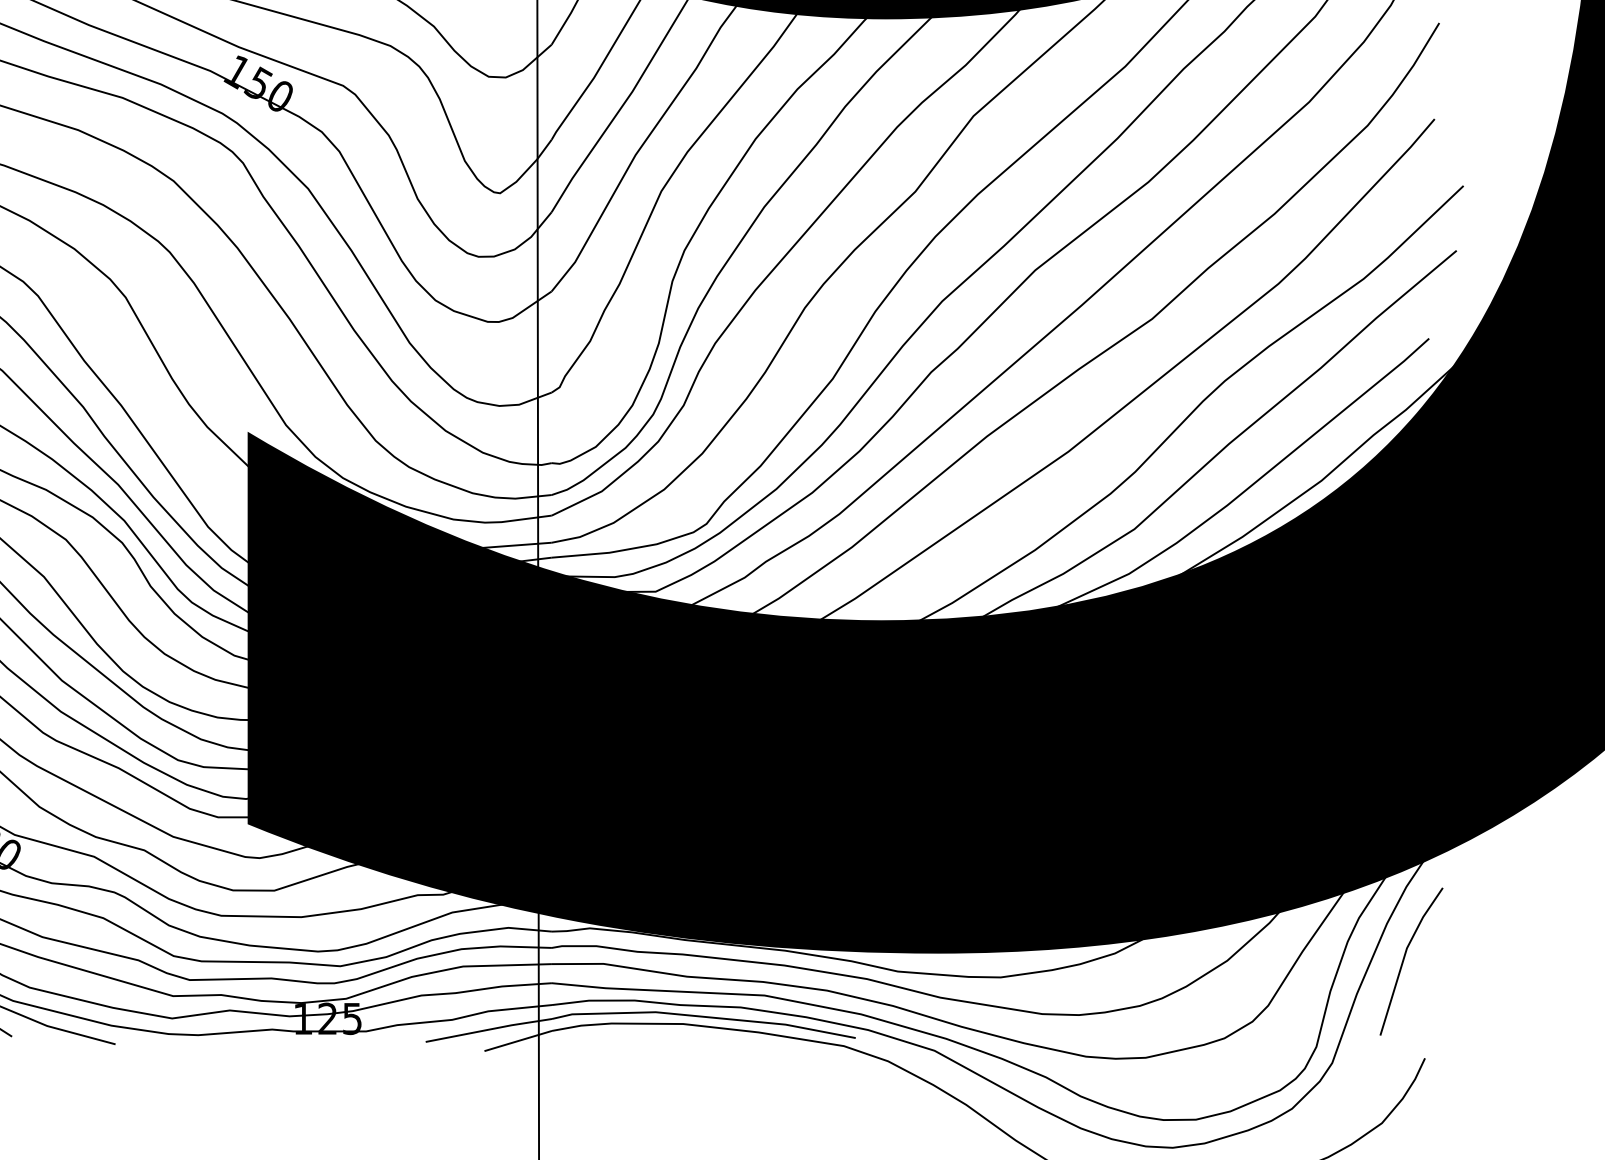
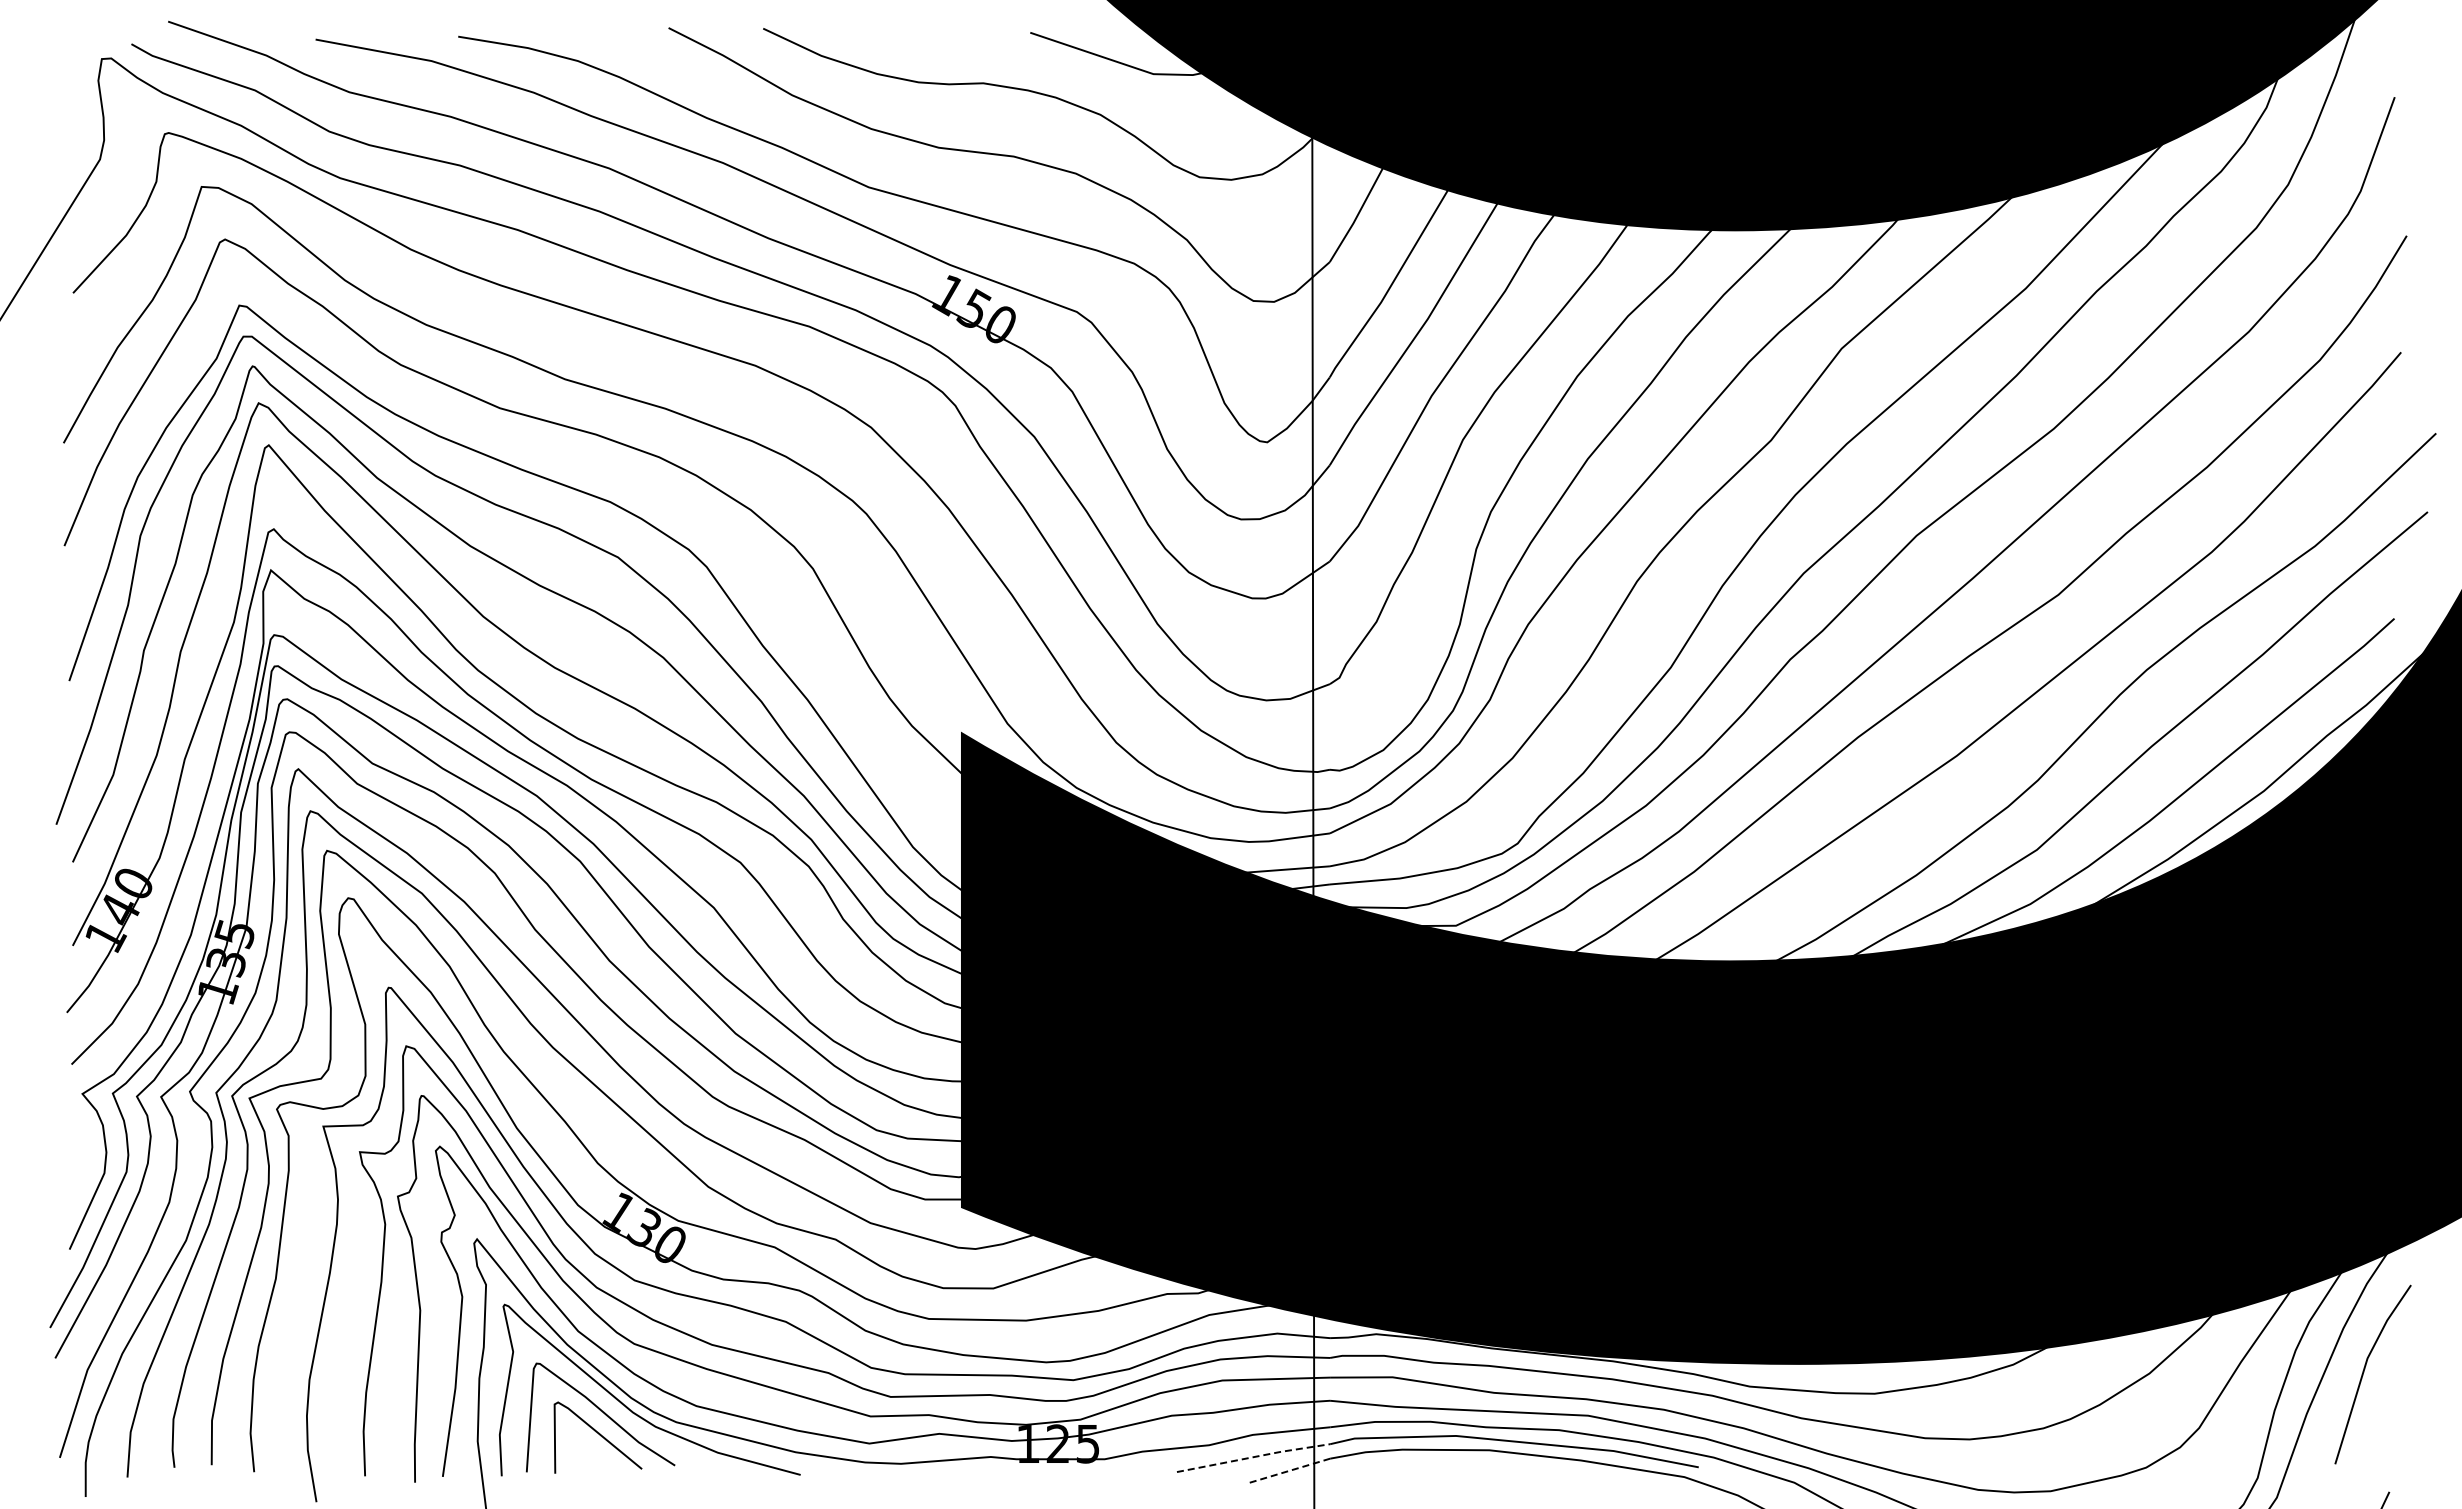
line: (488, 1029) -> (1253, 1457), solid -> dashed
line: (518, 1040) -> (1289, 1470), solid -> dashed

